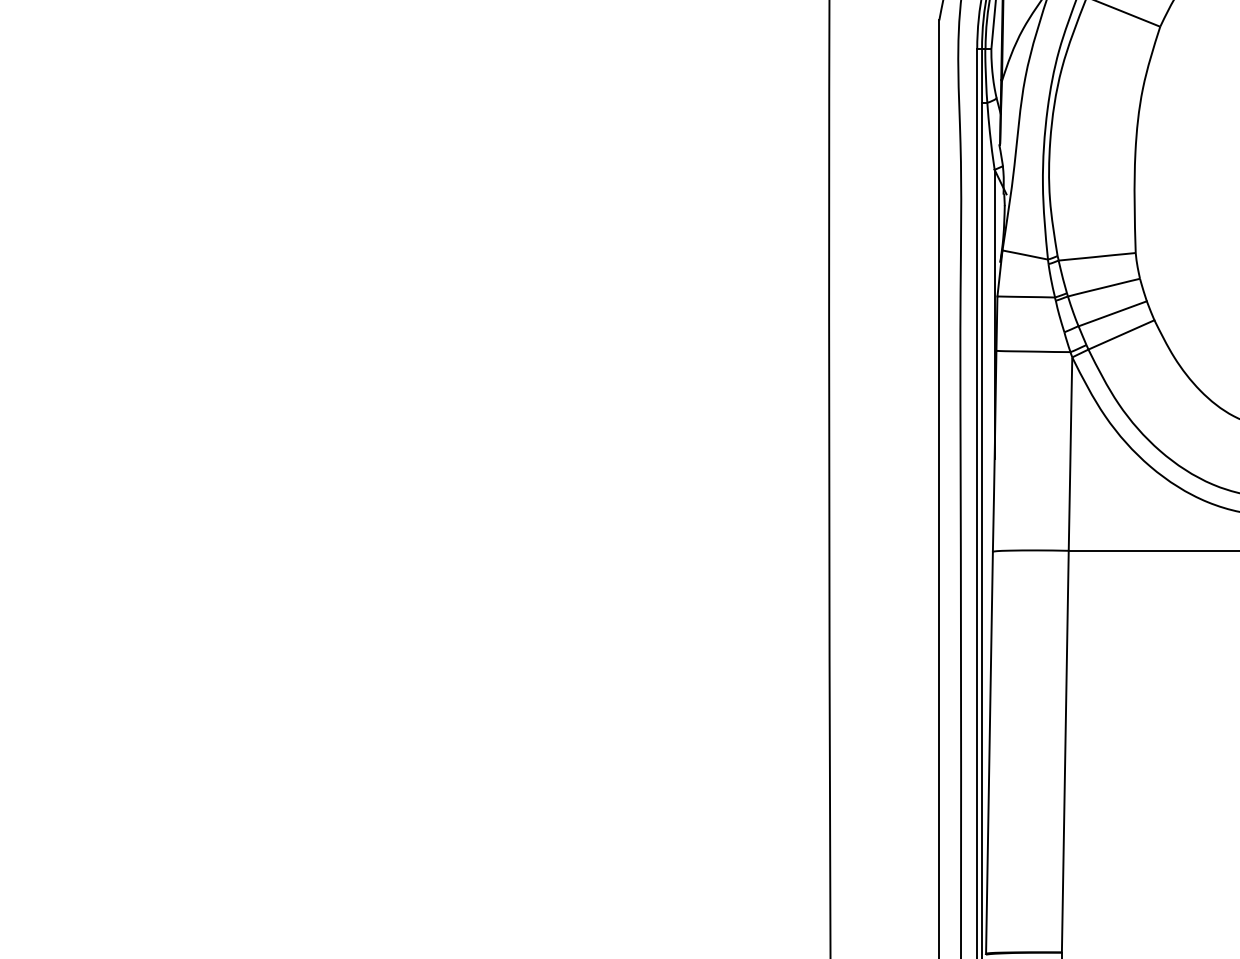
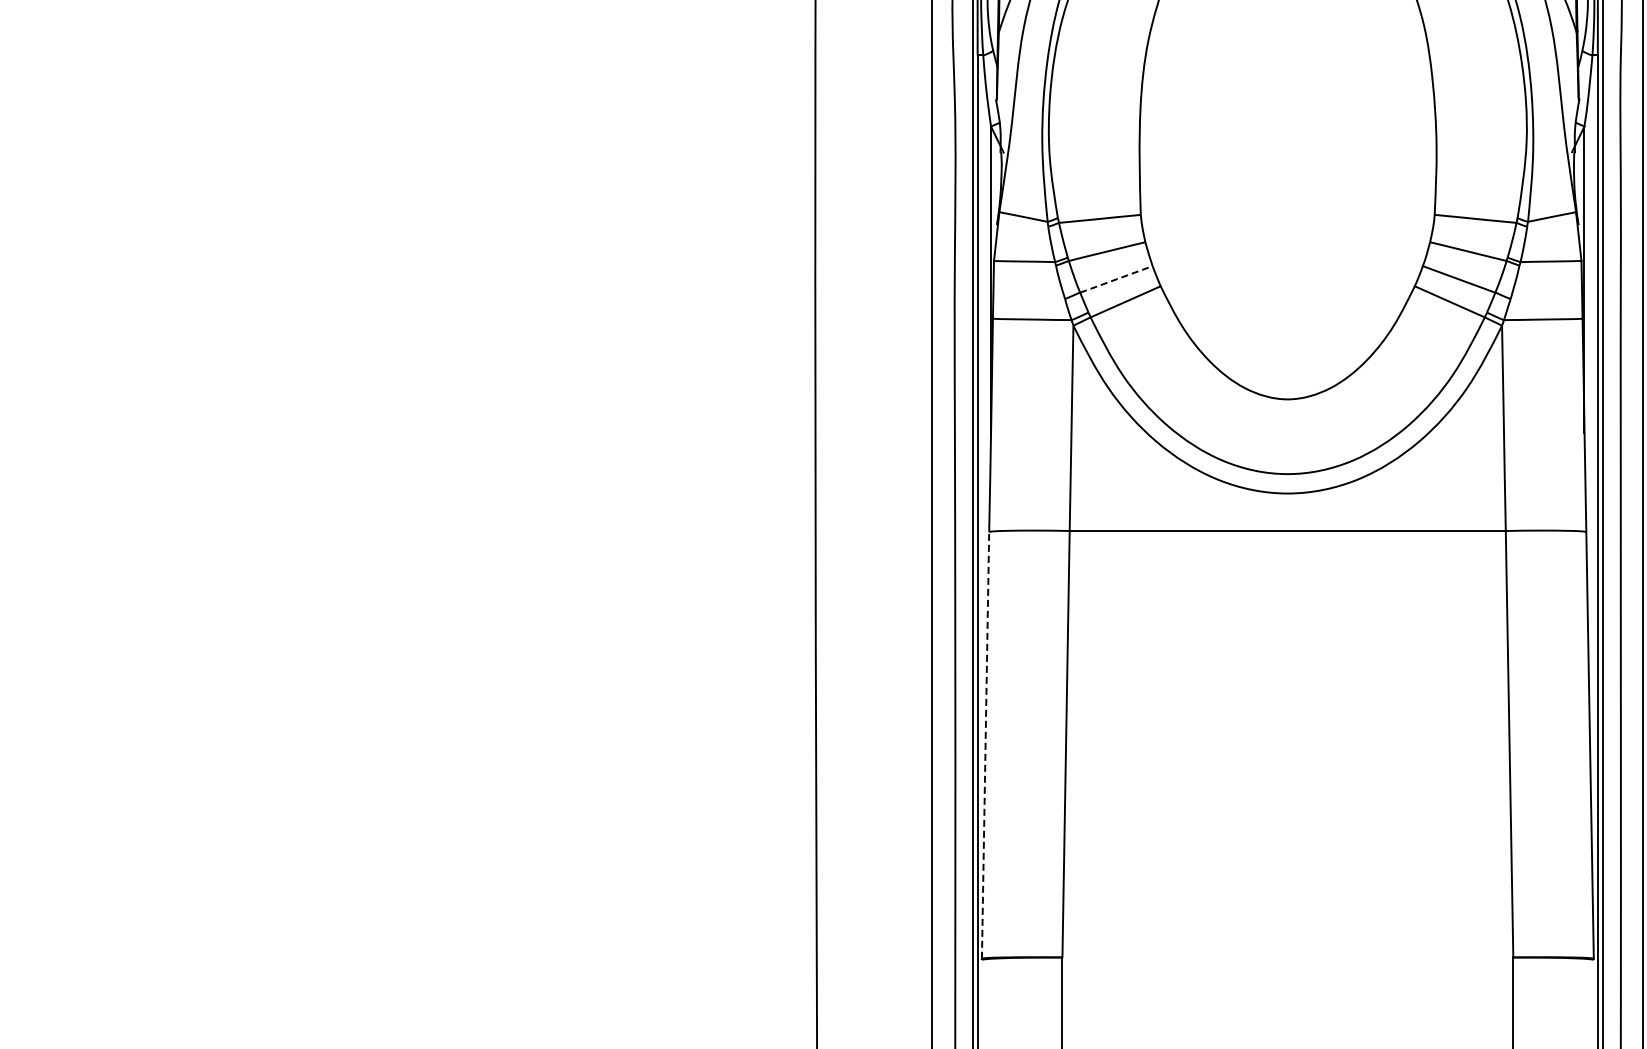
line: (1112, 313) -> (1116, 279), solid -> dashed
line: (989, 751) -> (985, 744), solid -> dashed

